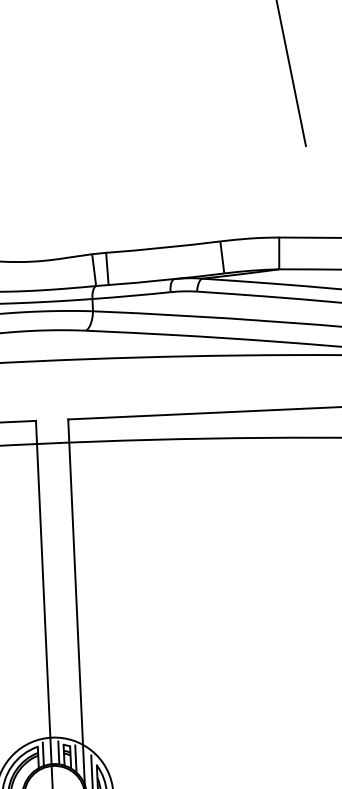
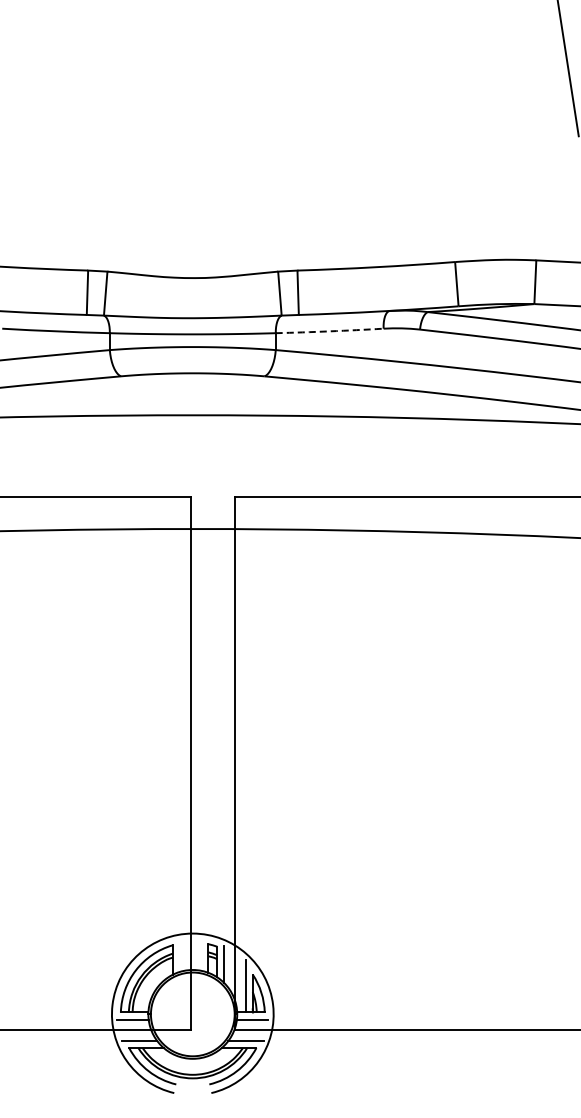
arc: (131, 296) -> (329, 331), solid -> dashed
line: (59, 752) -> (201, 954), removed
line: (43, 754) -> (179, 955), removed

